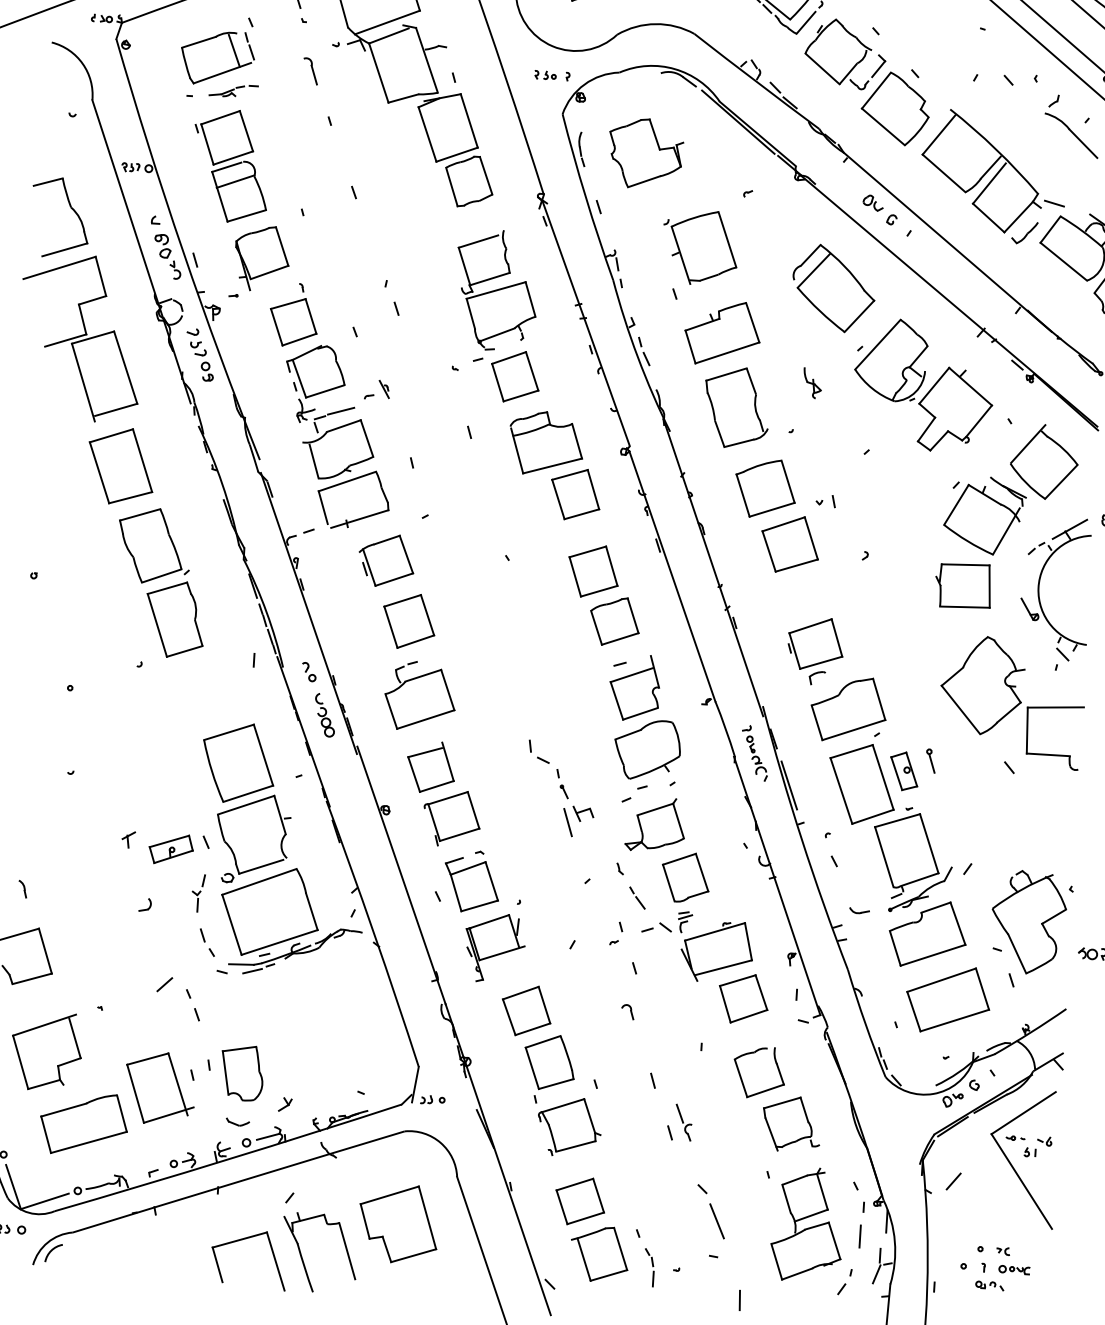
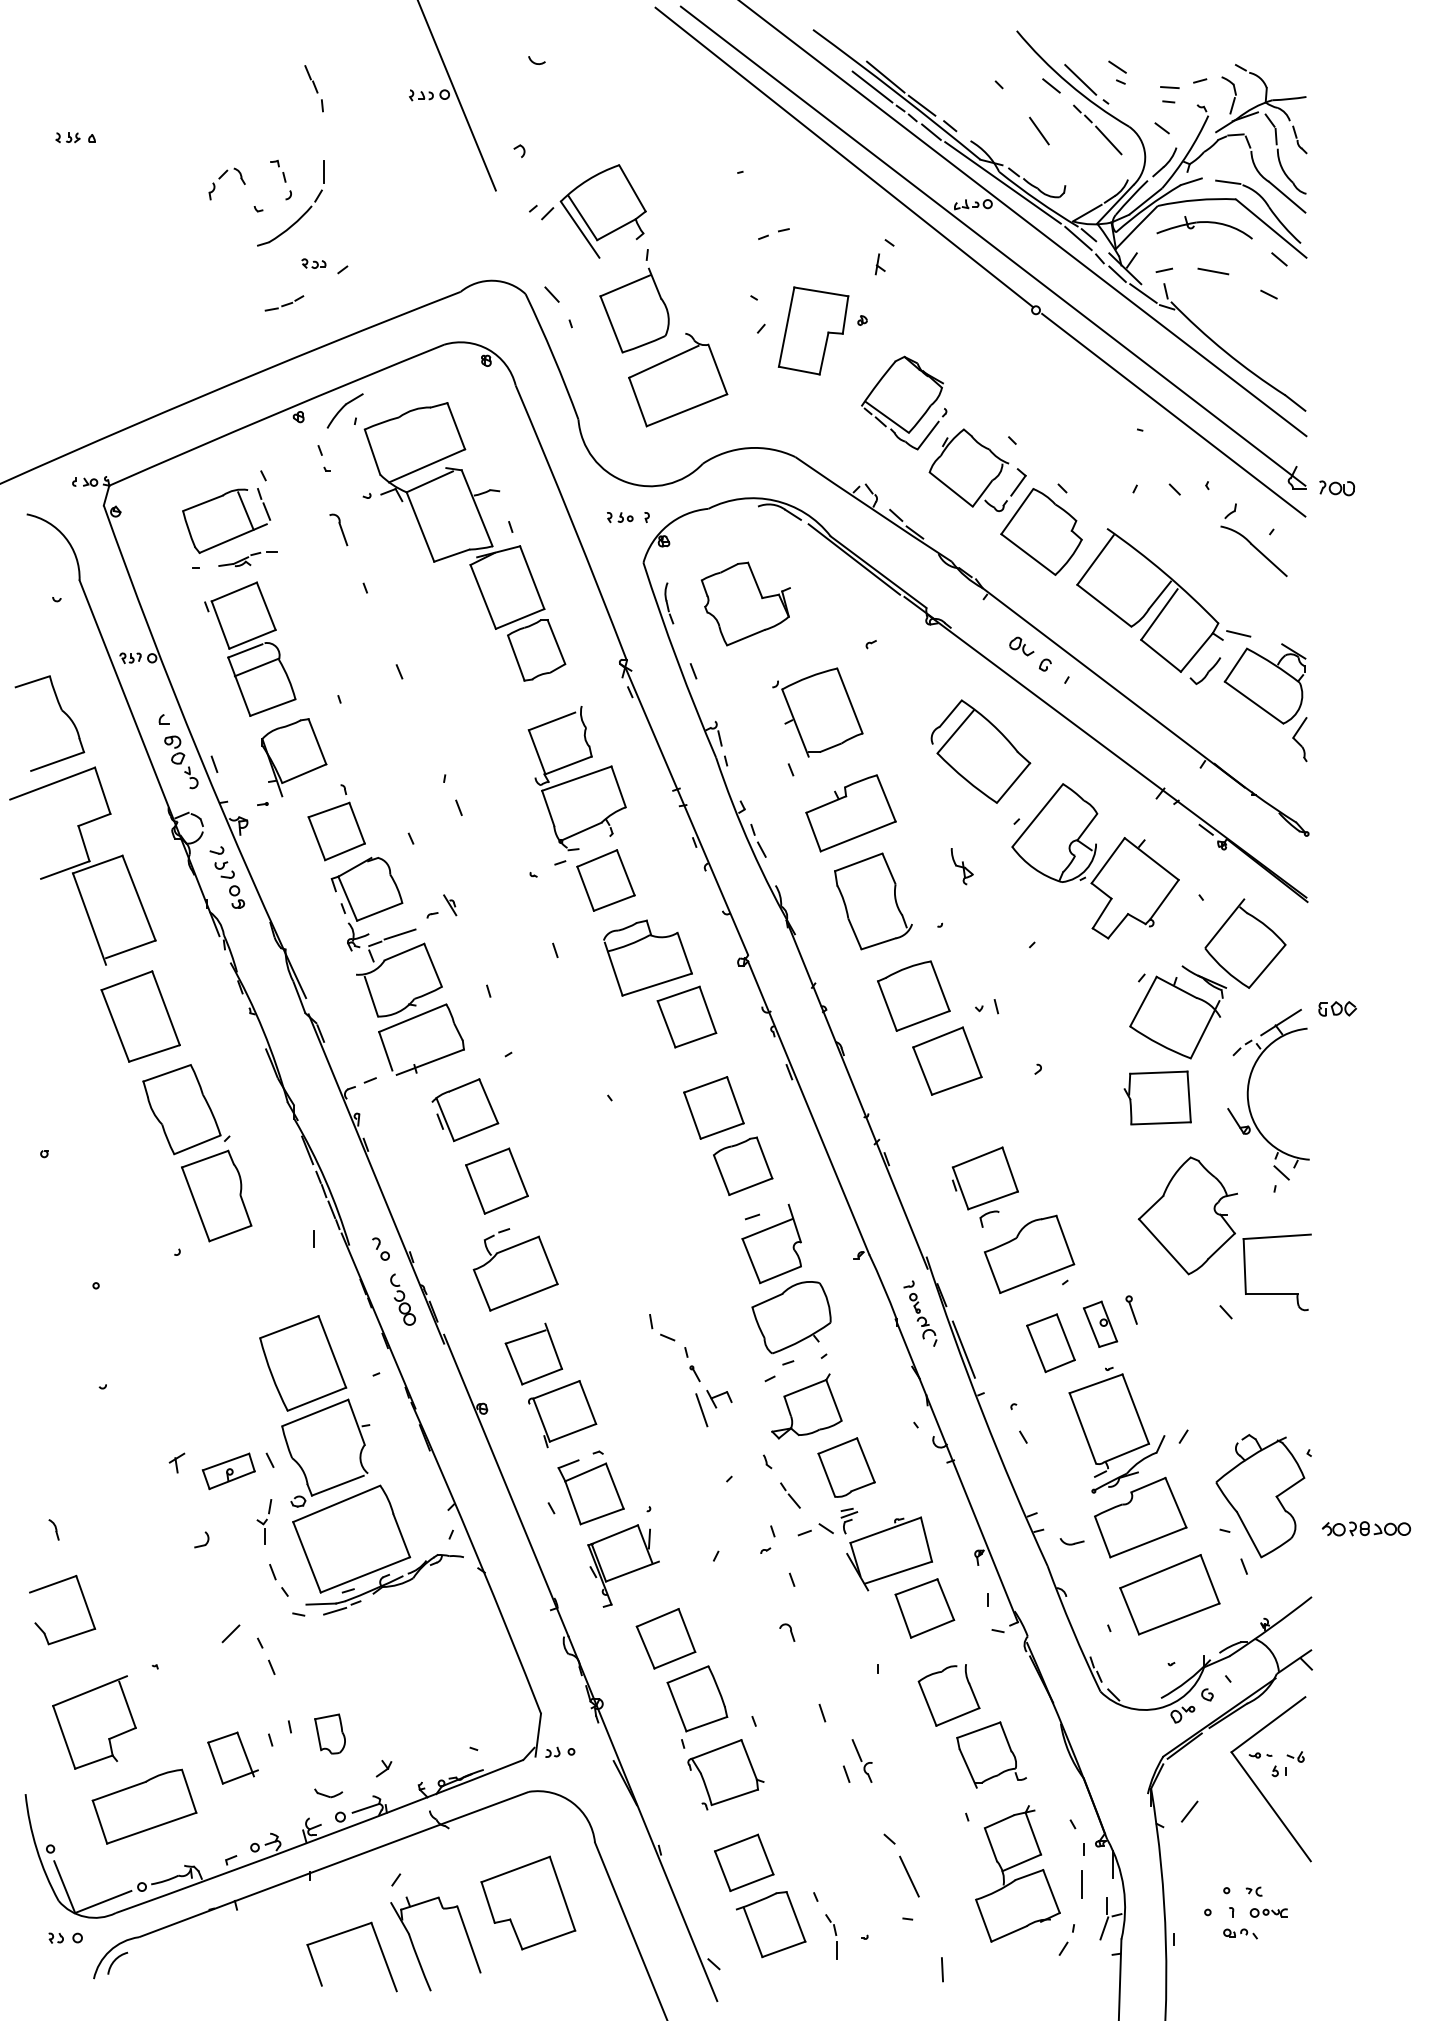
part: (861, 784) -> (1050, 1343), size x0.6
part: (858, 910) -> (1071, 1541), moved
part: (241, 1072) -> (329, 1733), size x0.6
part: (159, 1087) -> (232, 1757), size x0.6

